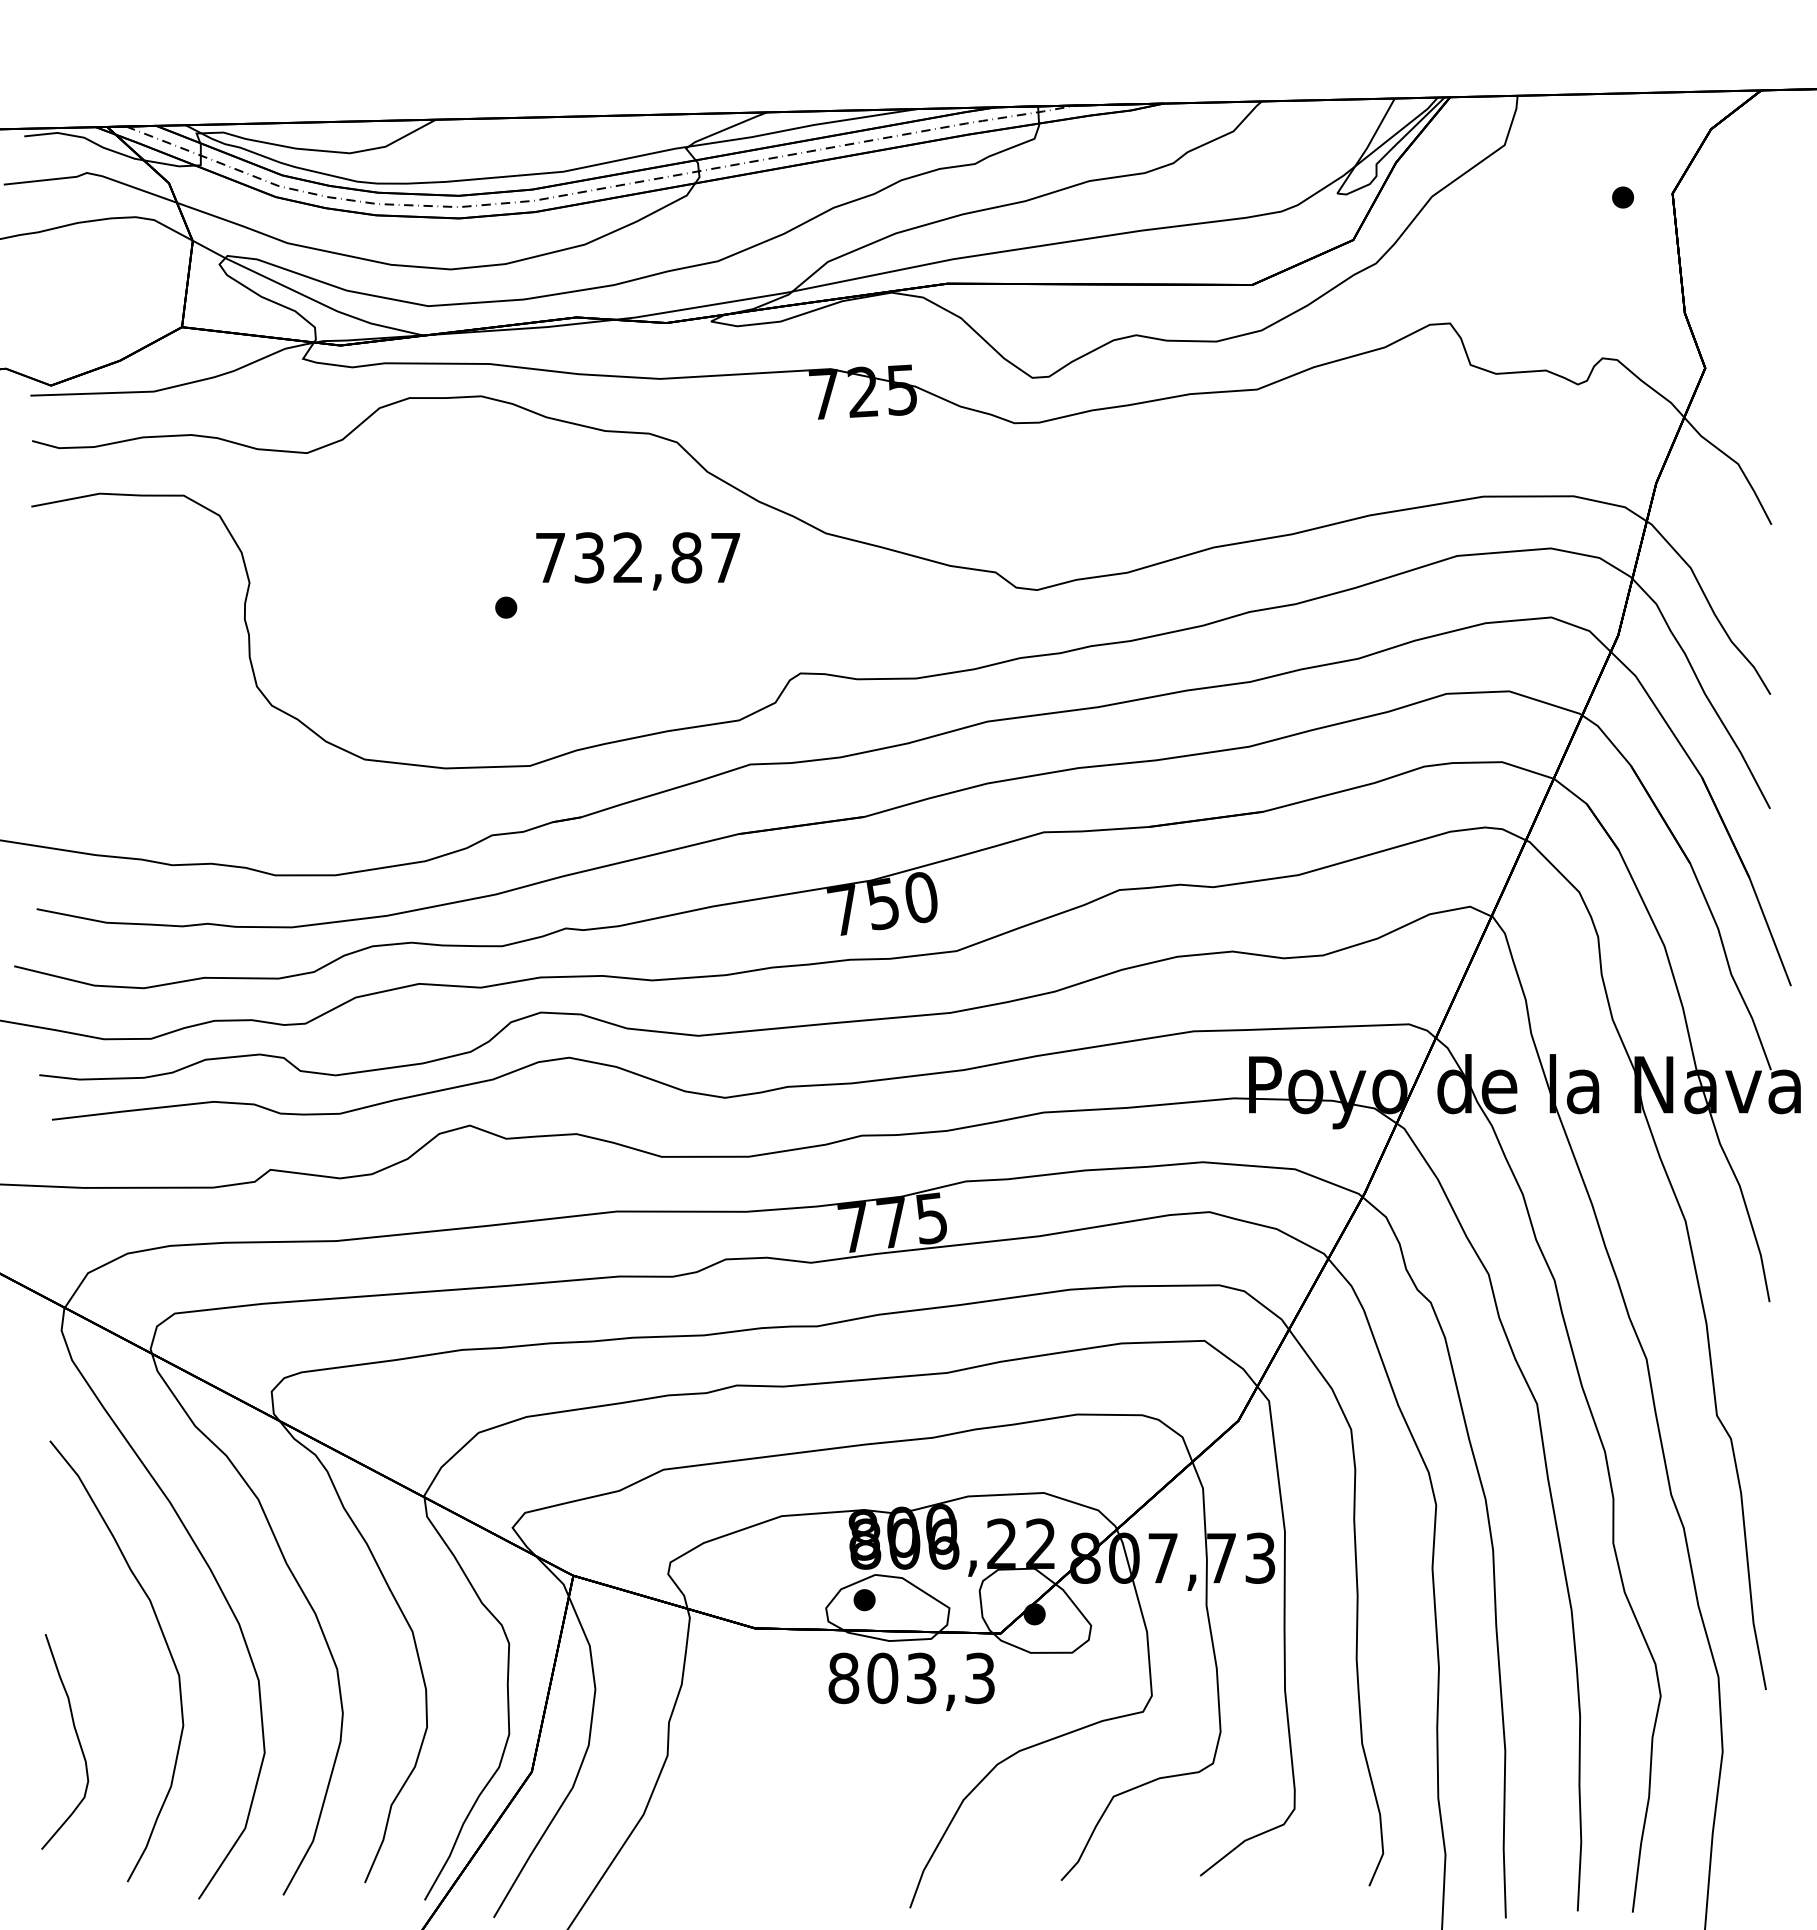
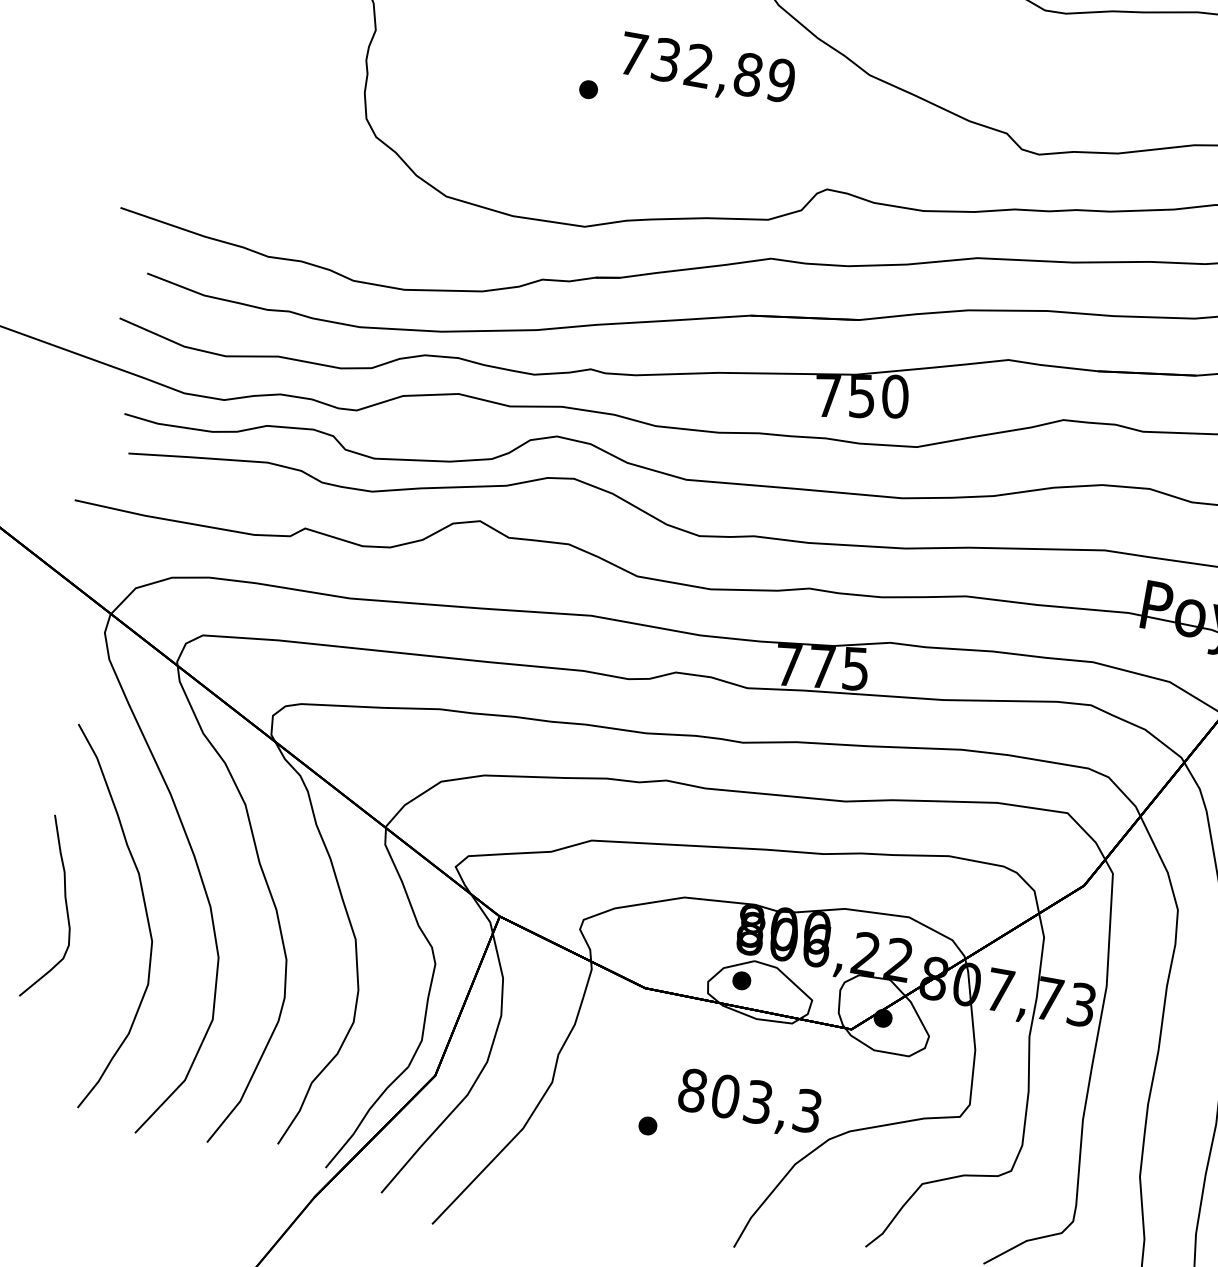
text: (725, 557) -> (781, 80), 732,87 -> 732,89
text: (911, 1681) -> (749, 1103), moved
curve: (76, 1736) -> (65, 905), moved
part: (786, 1786) -> (647, 1126), added

